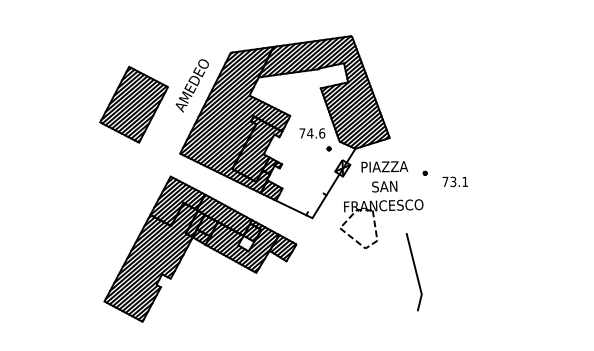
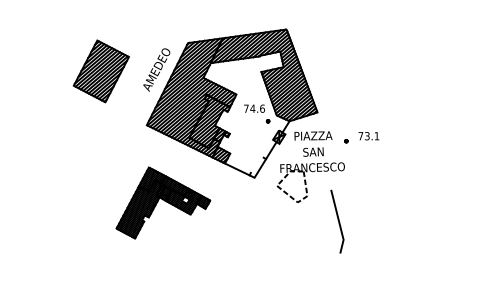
part: (133, 104) -> (100, 71), moved
text: (454, 182) -> (368, 136), moved
part: (200, 248) -> (163, 202), size x0.6

